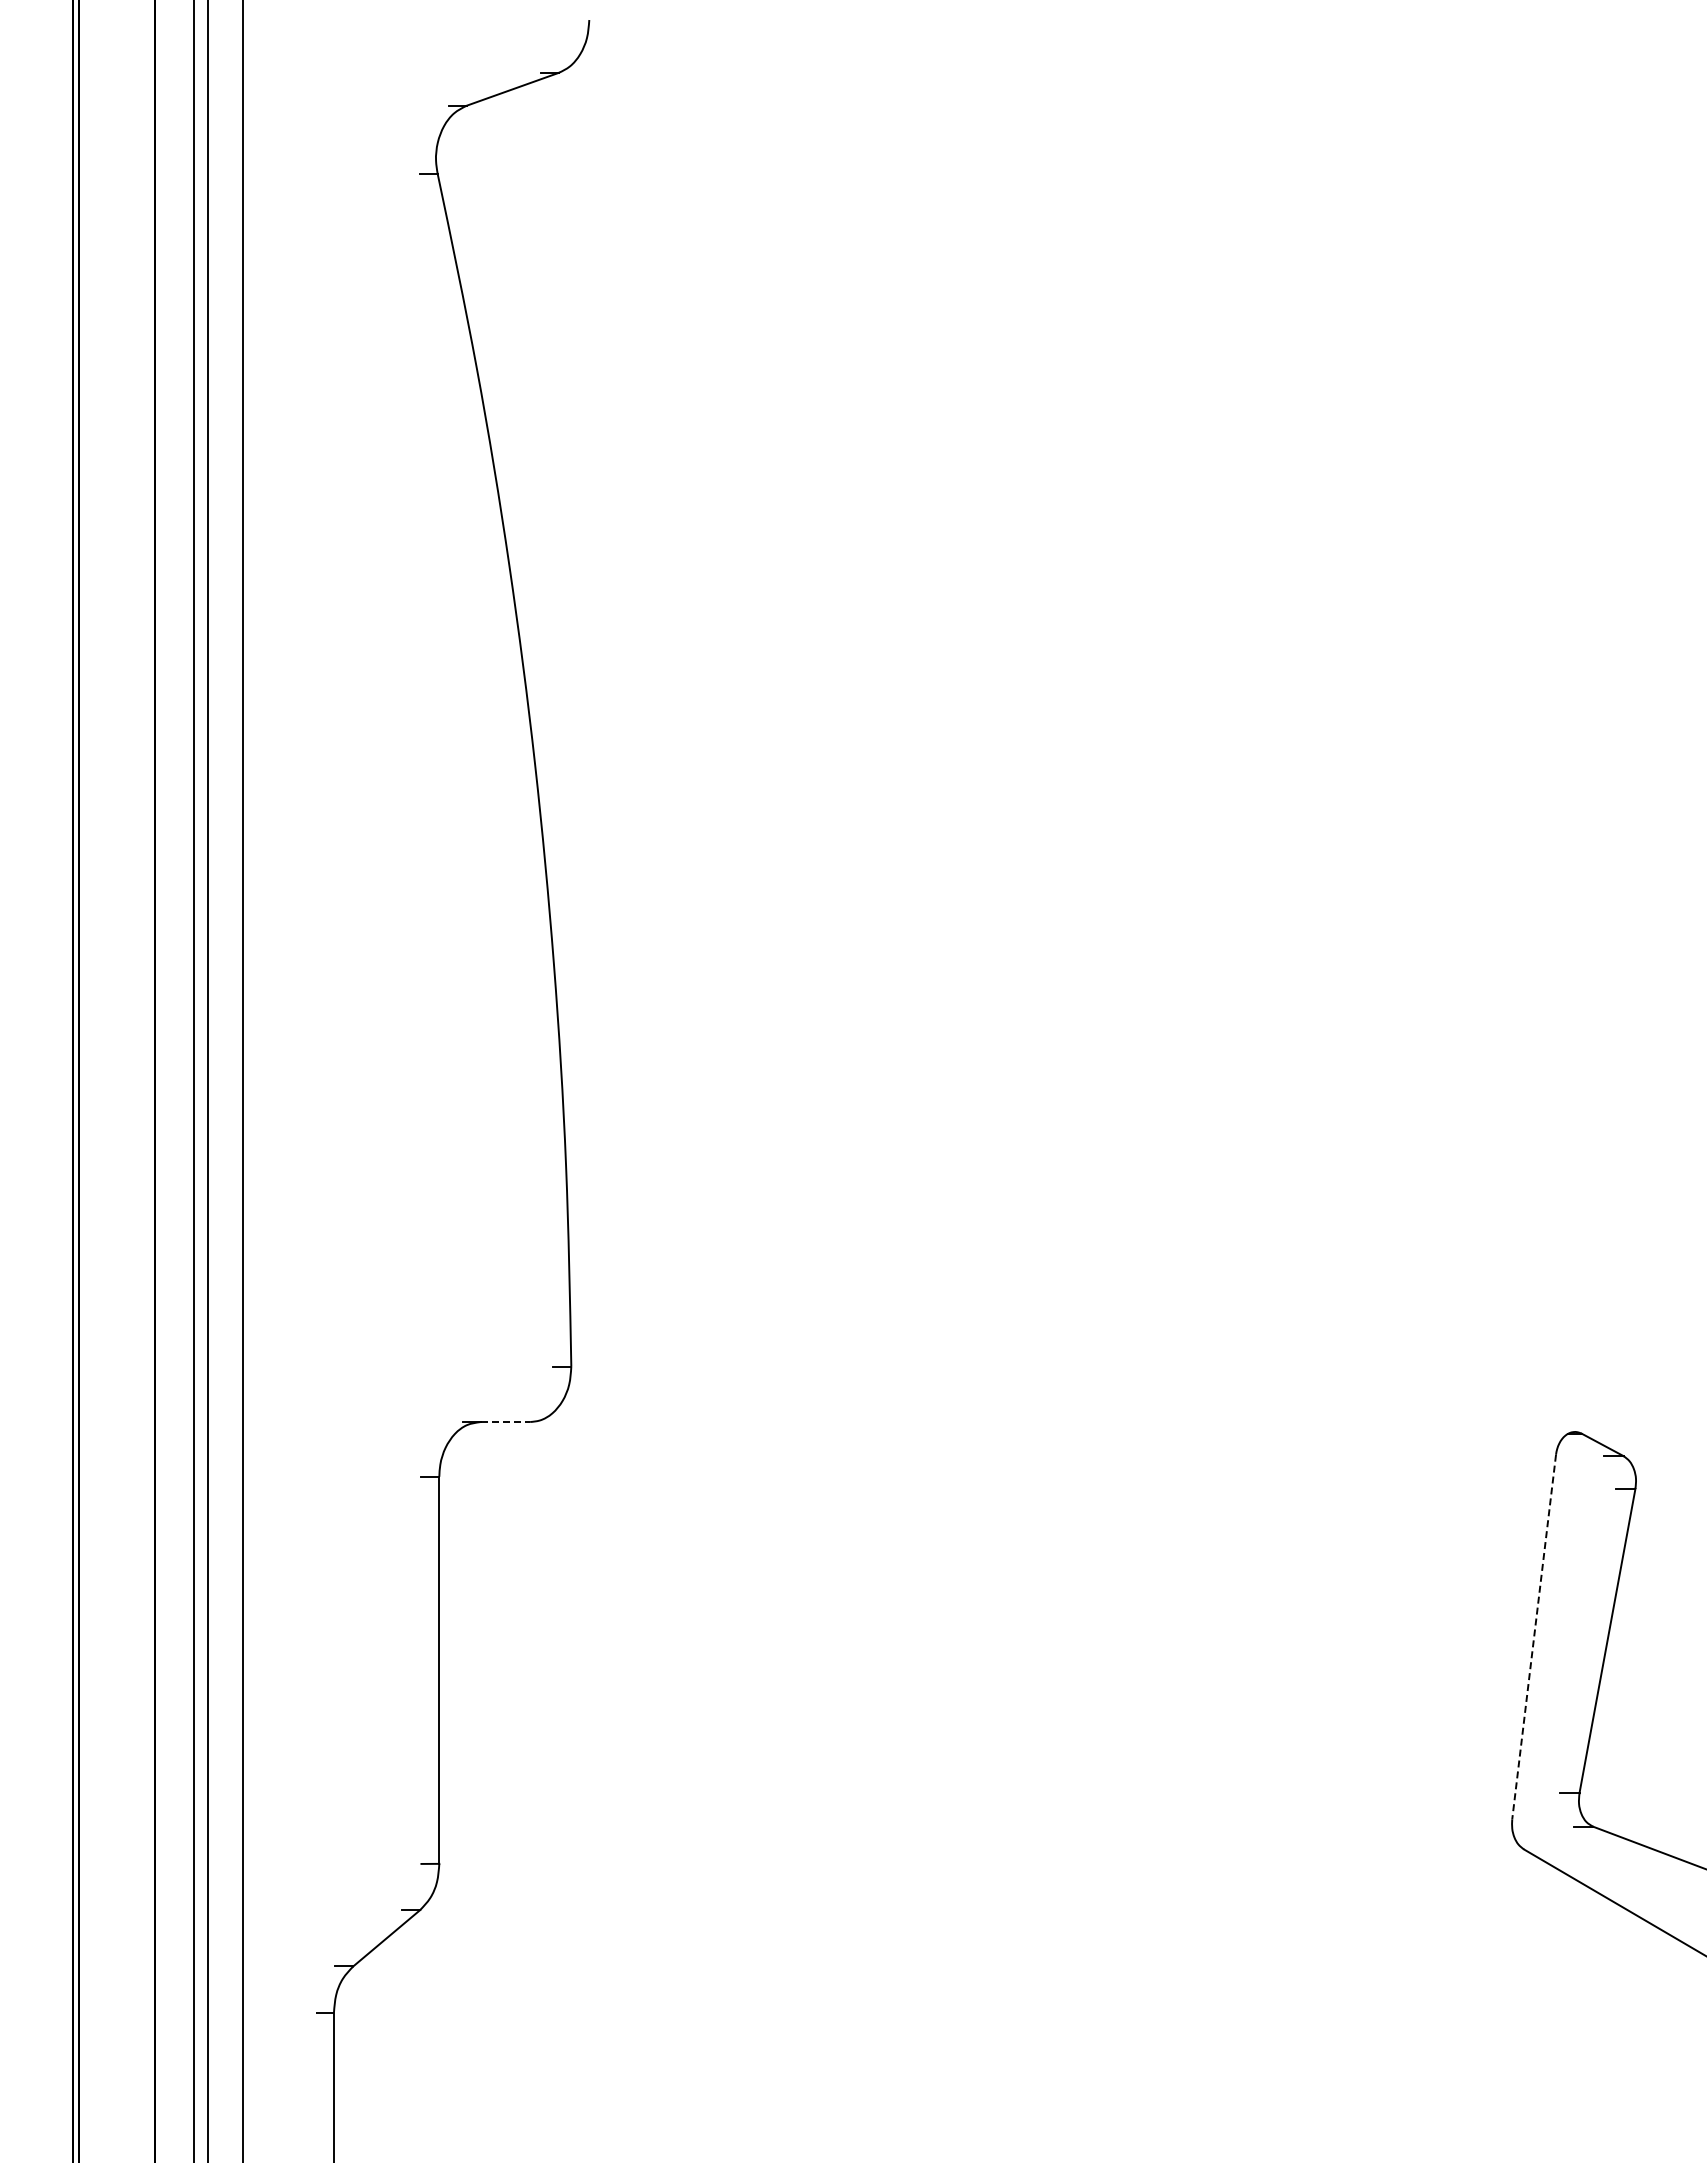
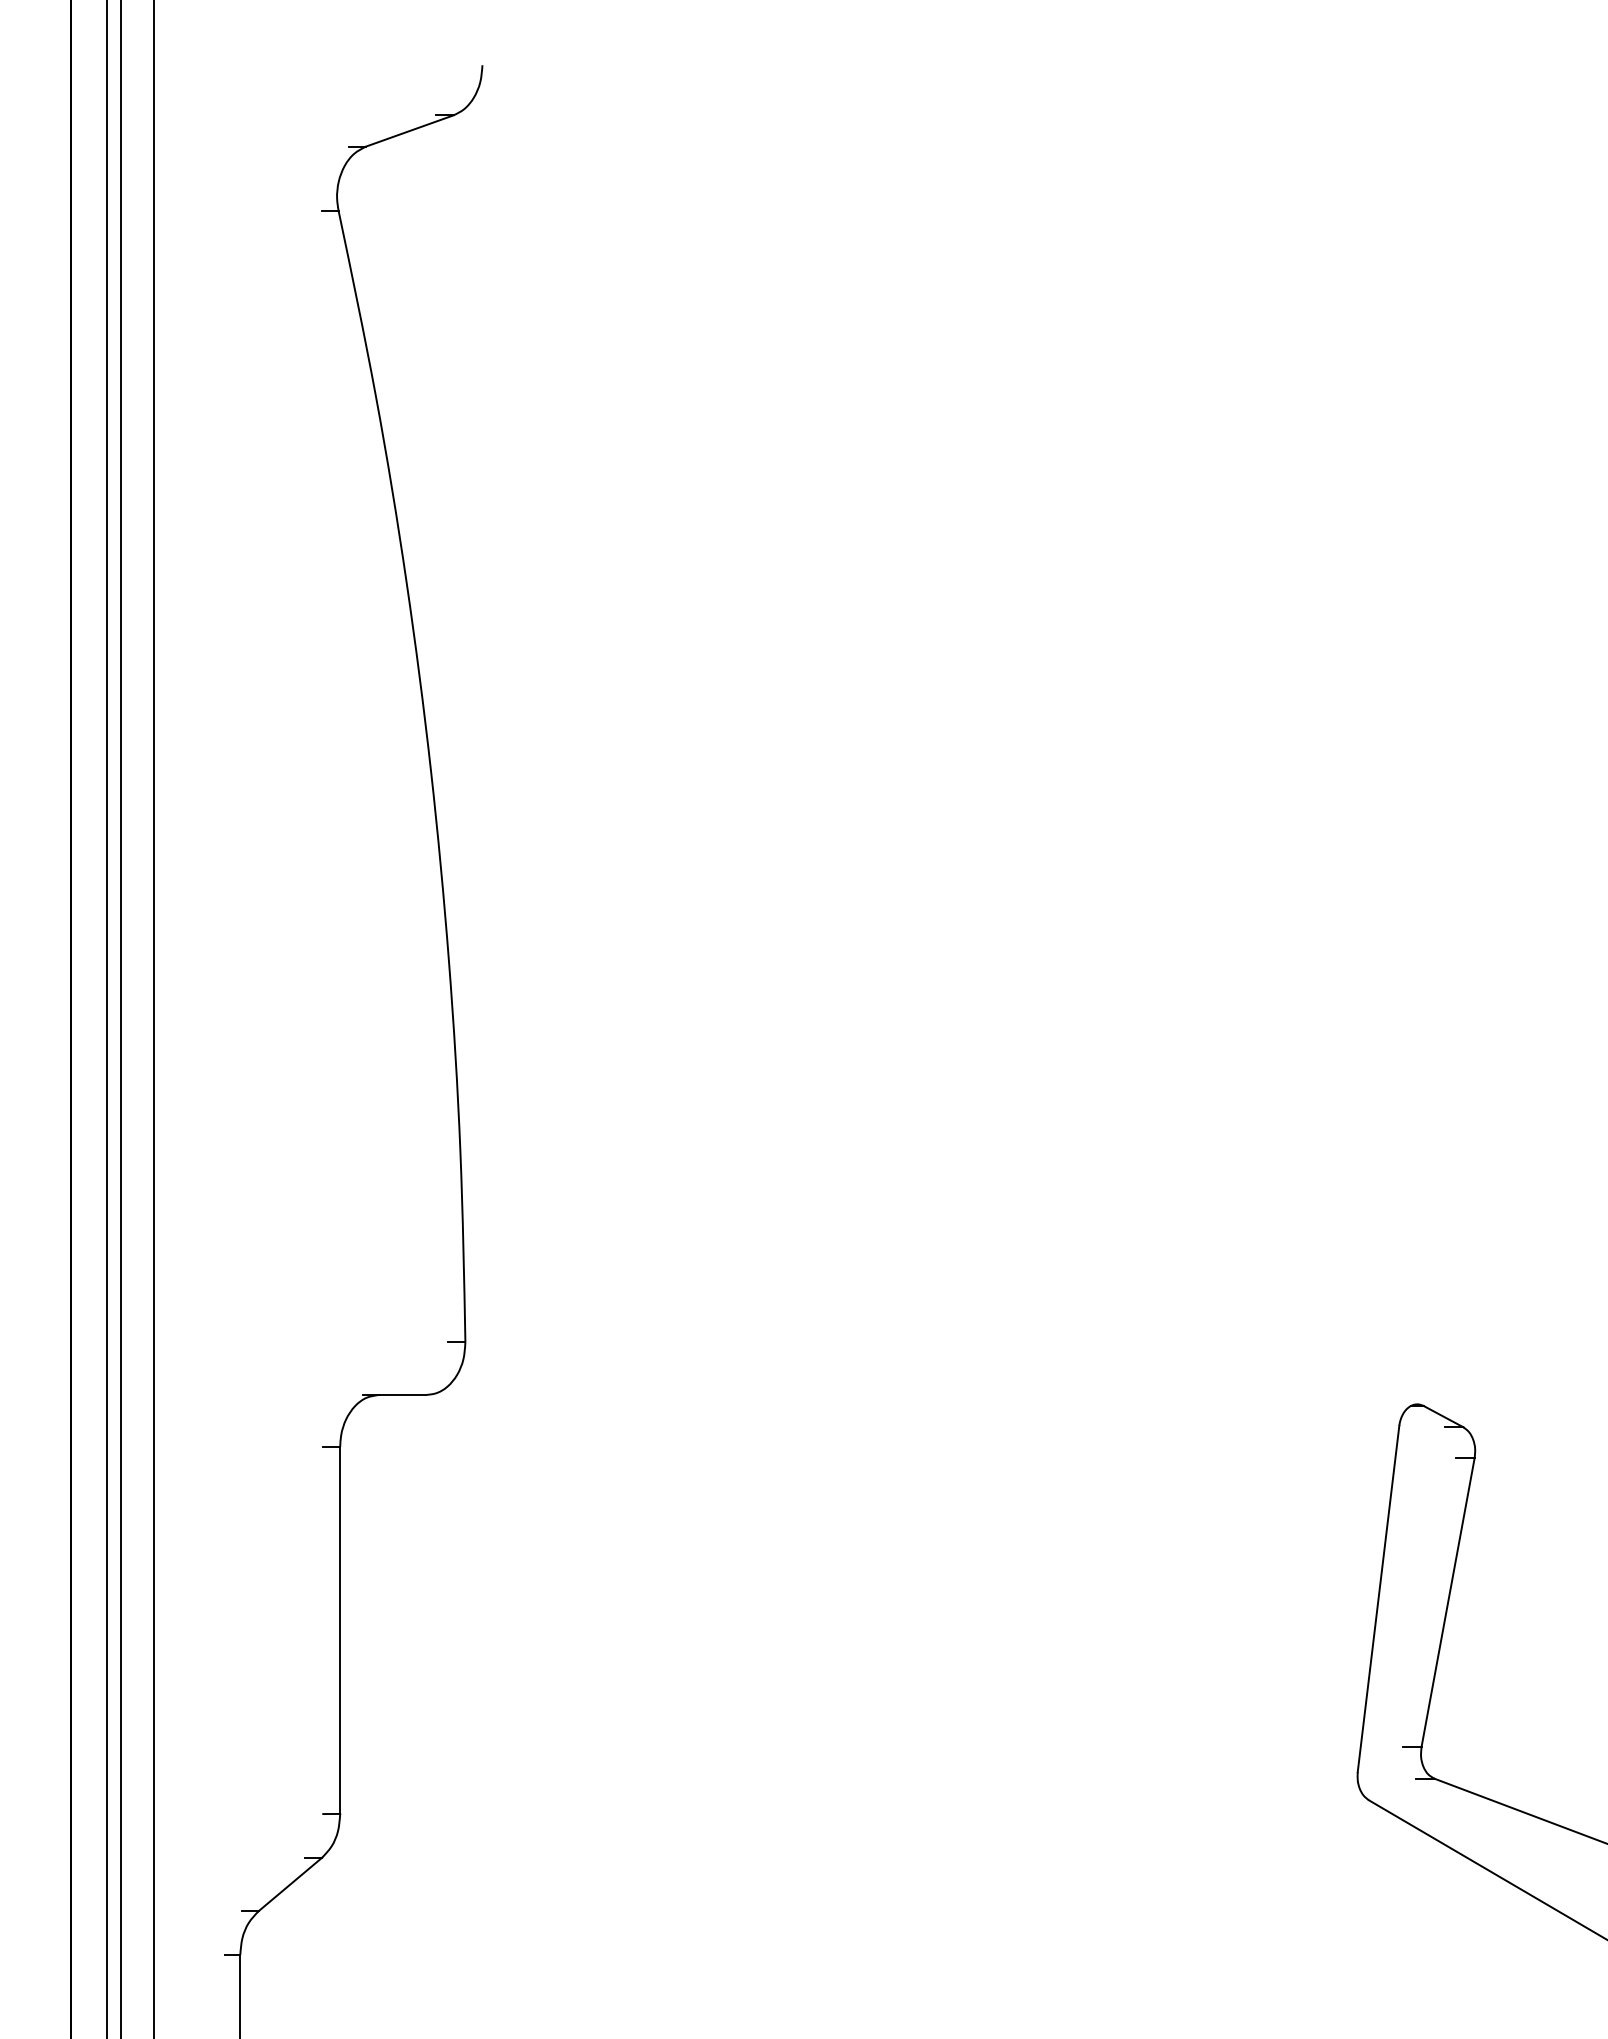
line: (505, 1422) -> (402, 1395), dashed -> solid
line: (1534, 1637) -> (1378, 1599), dashed -> solid

